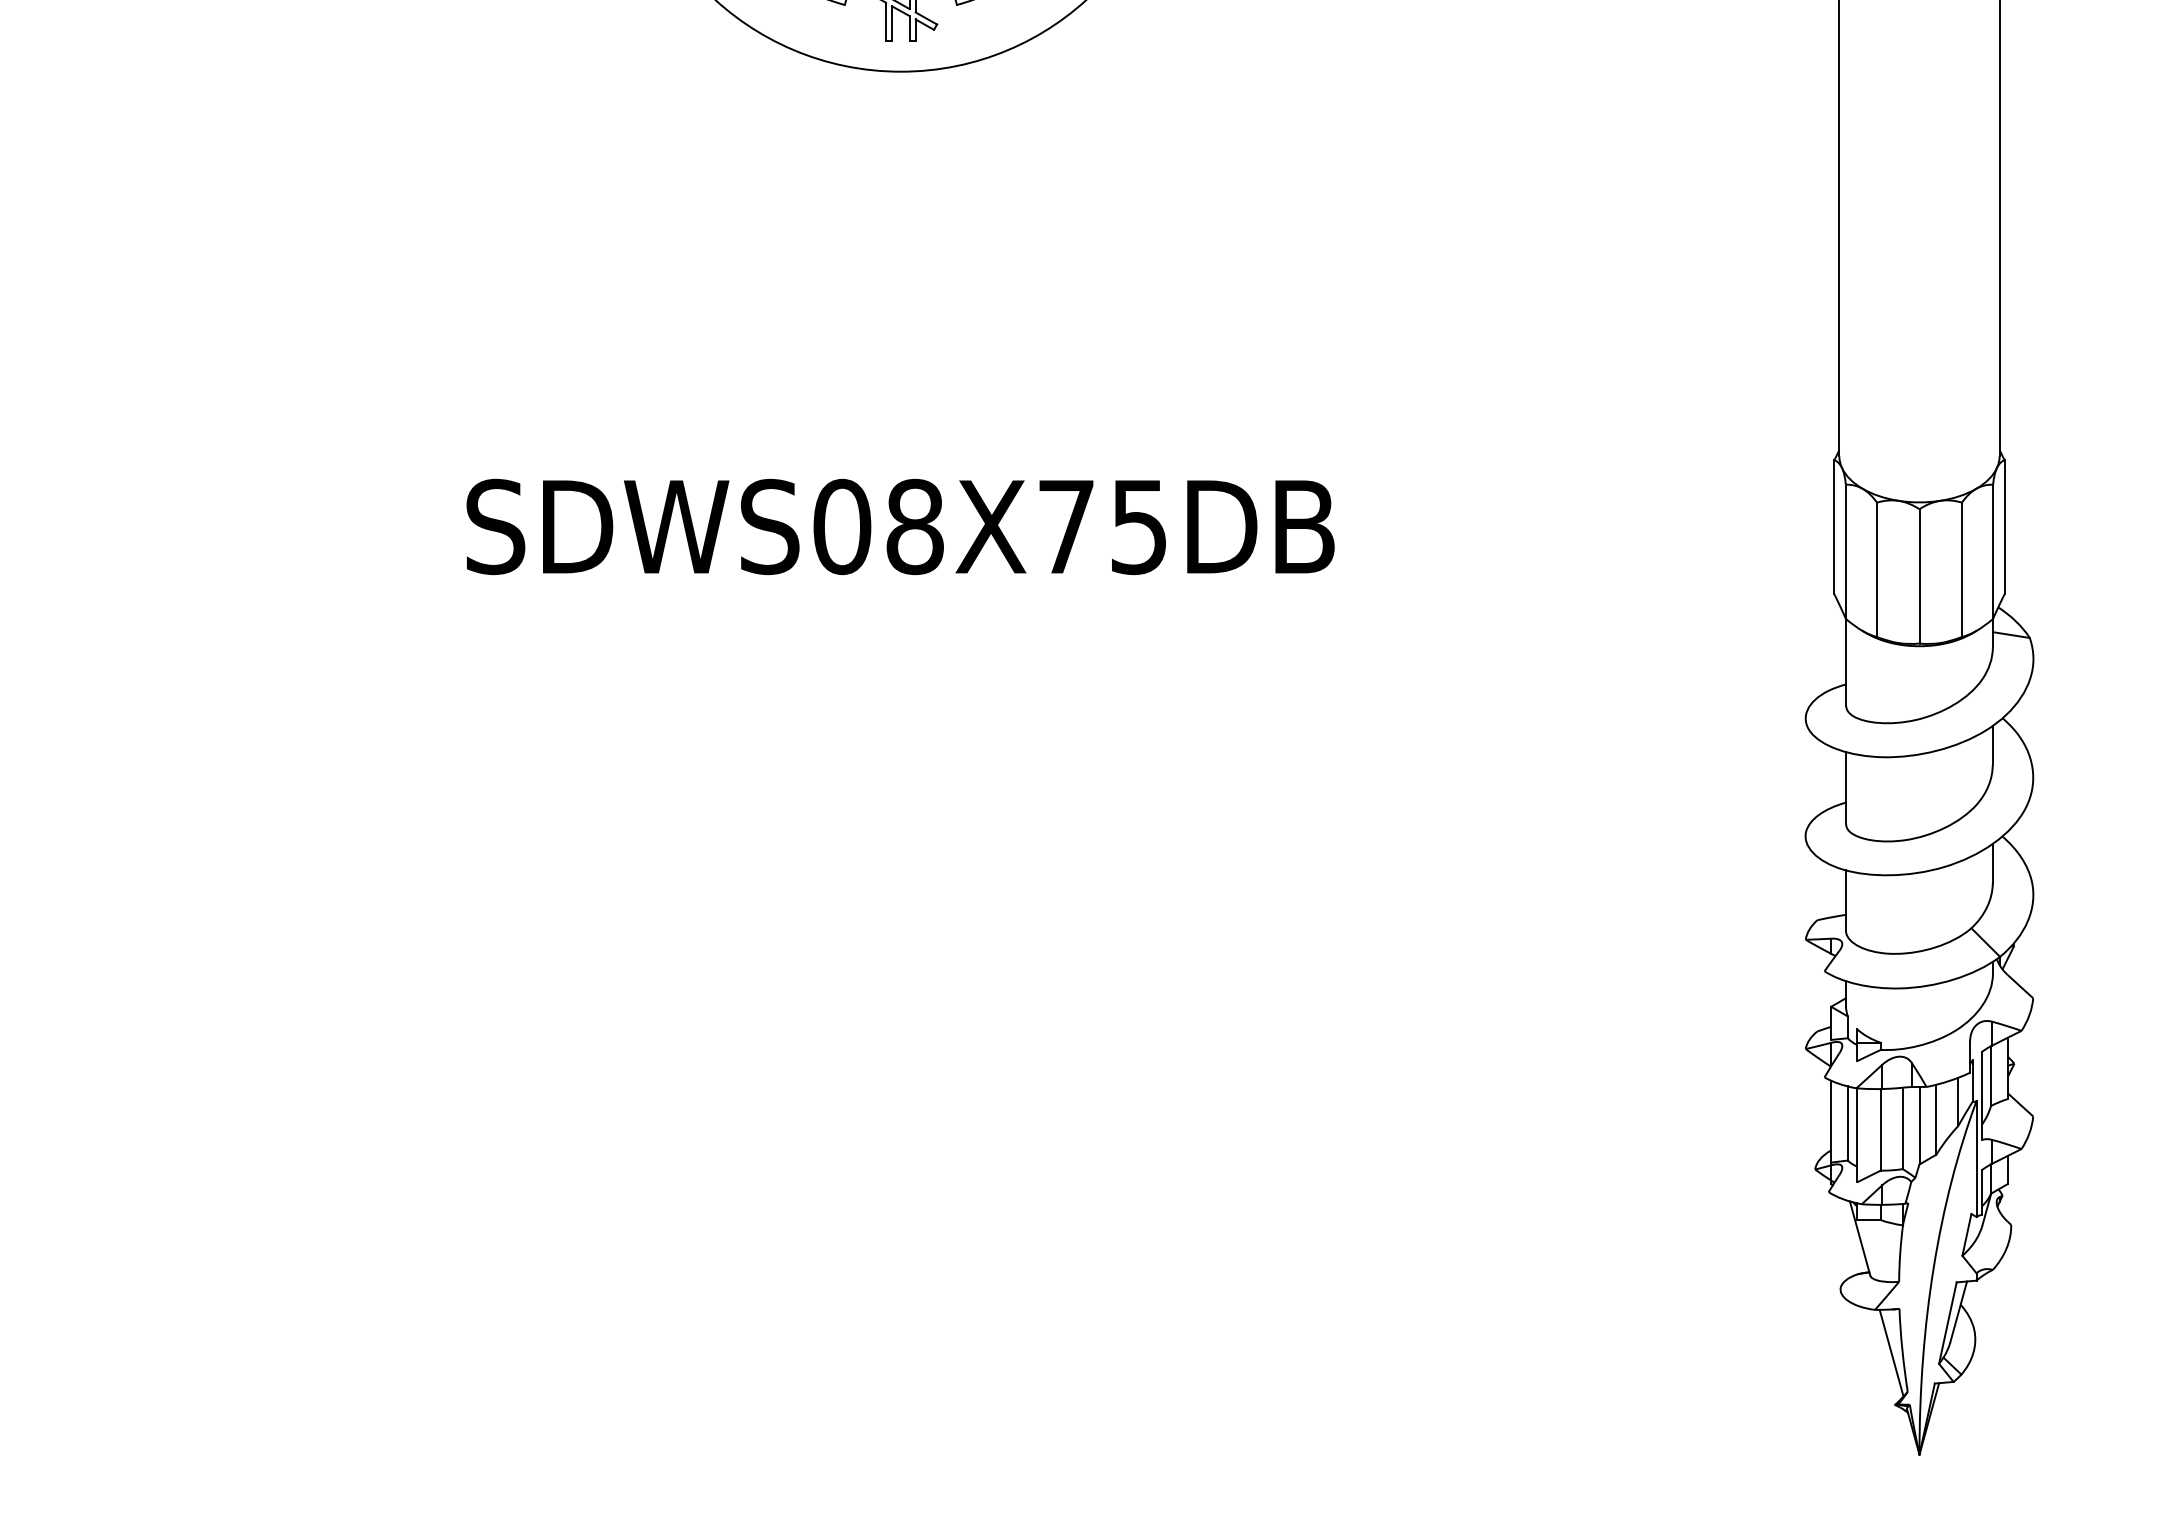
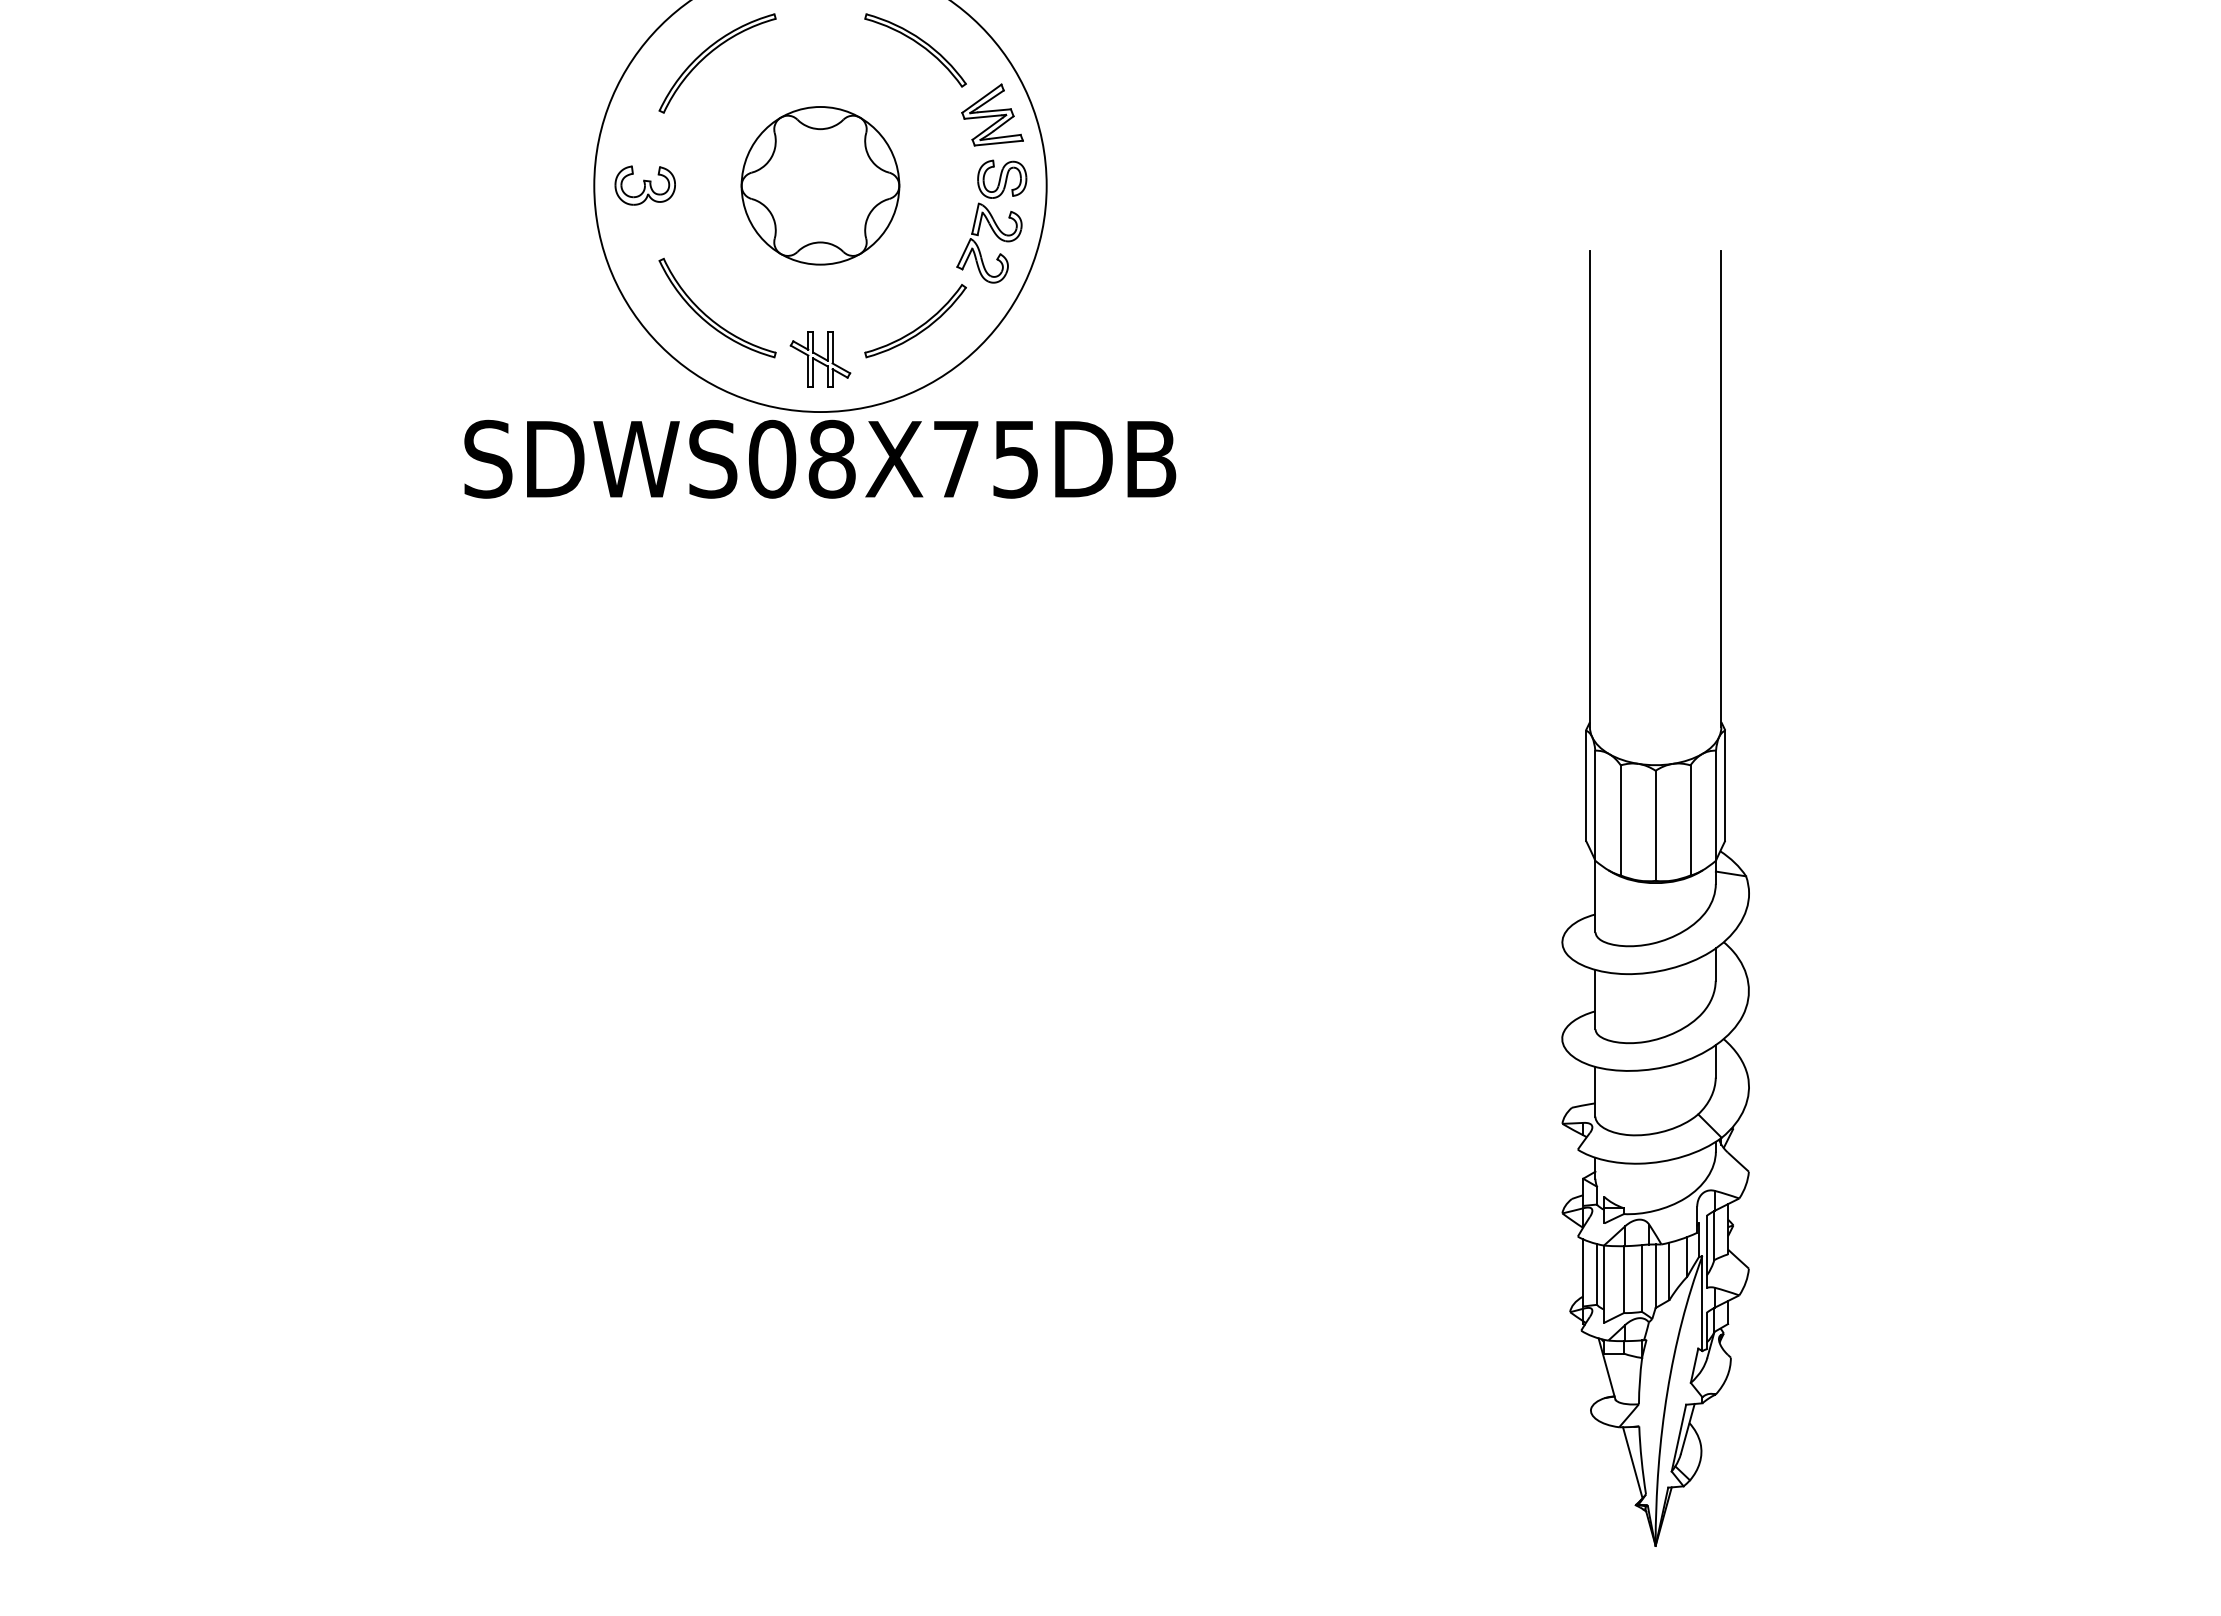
text: (900, 525) -> (820, 458), moved

